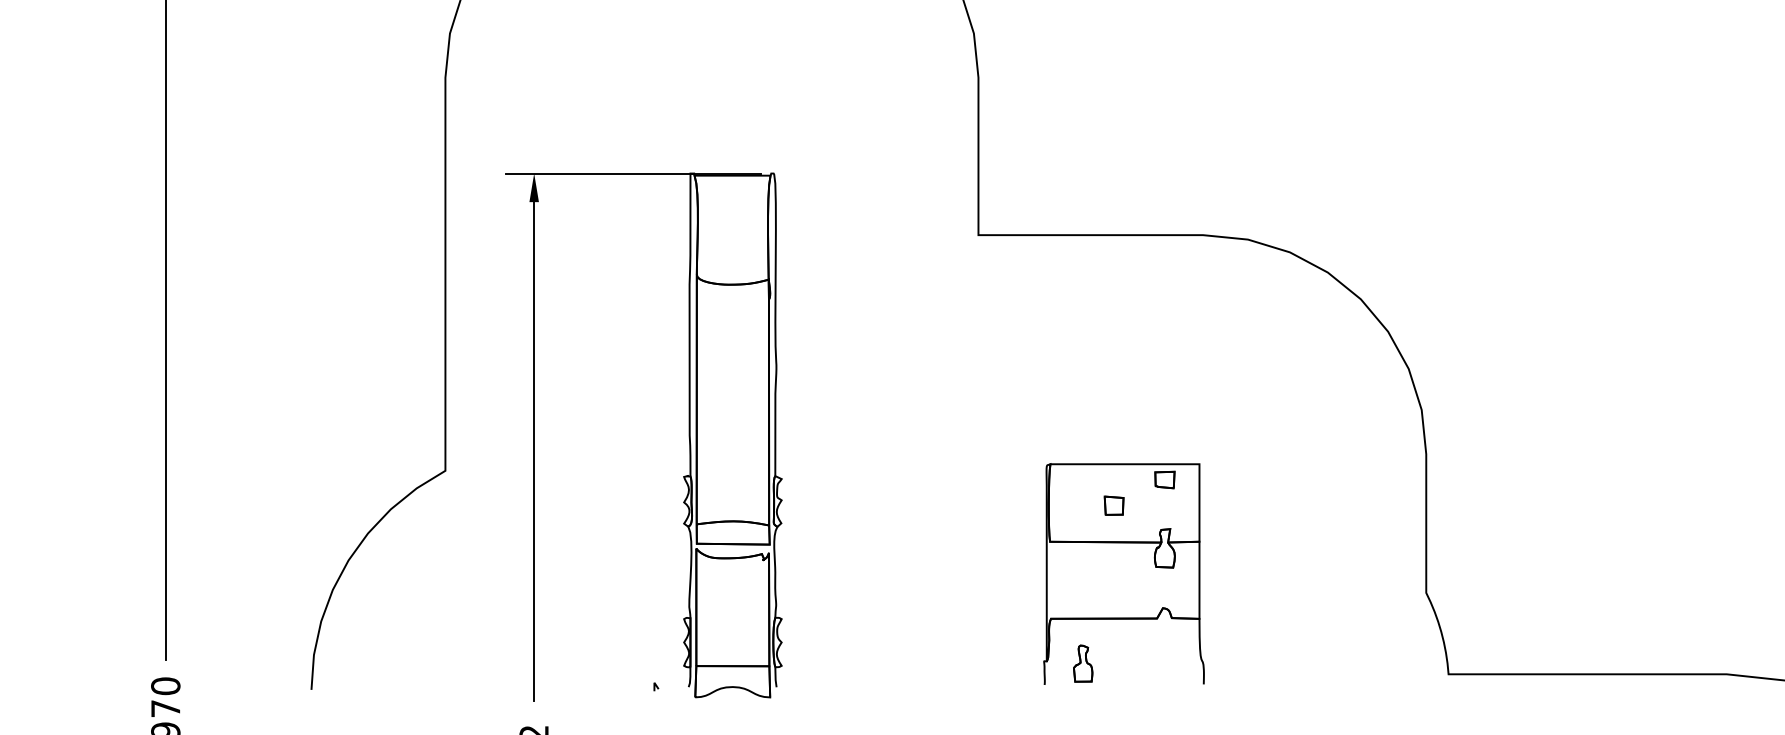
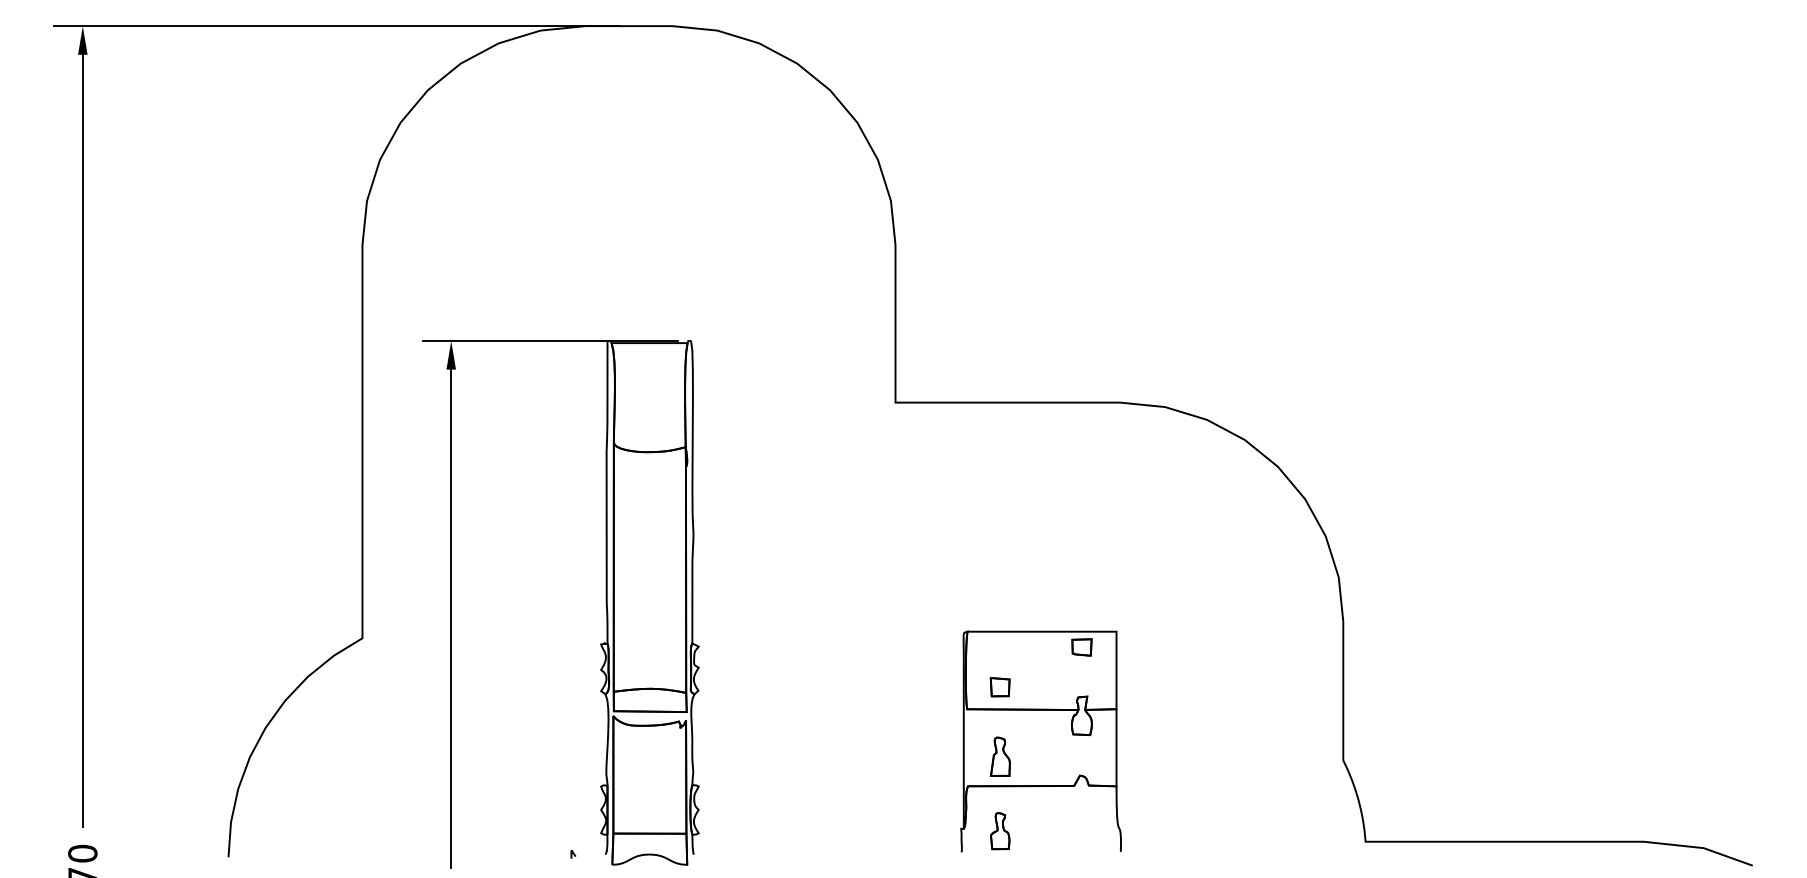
part: (1113, 506) -> (999, 687), moved
part: (1083, 589) -> (1000, 756), added

